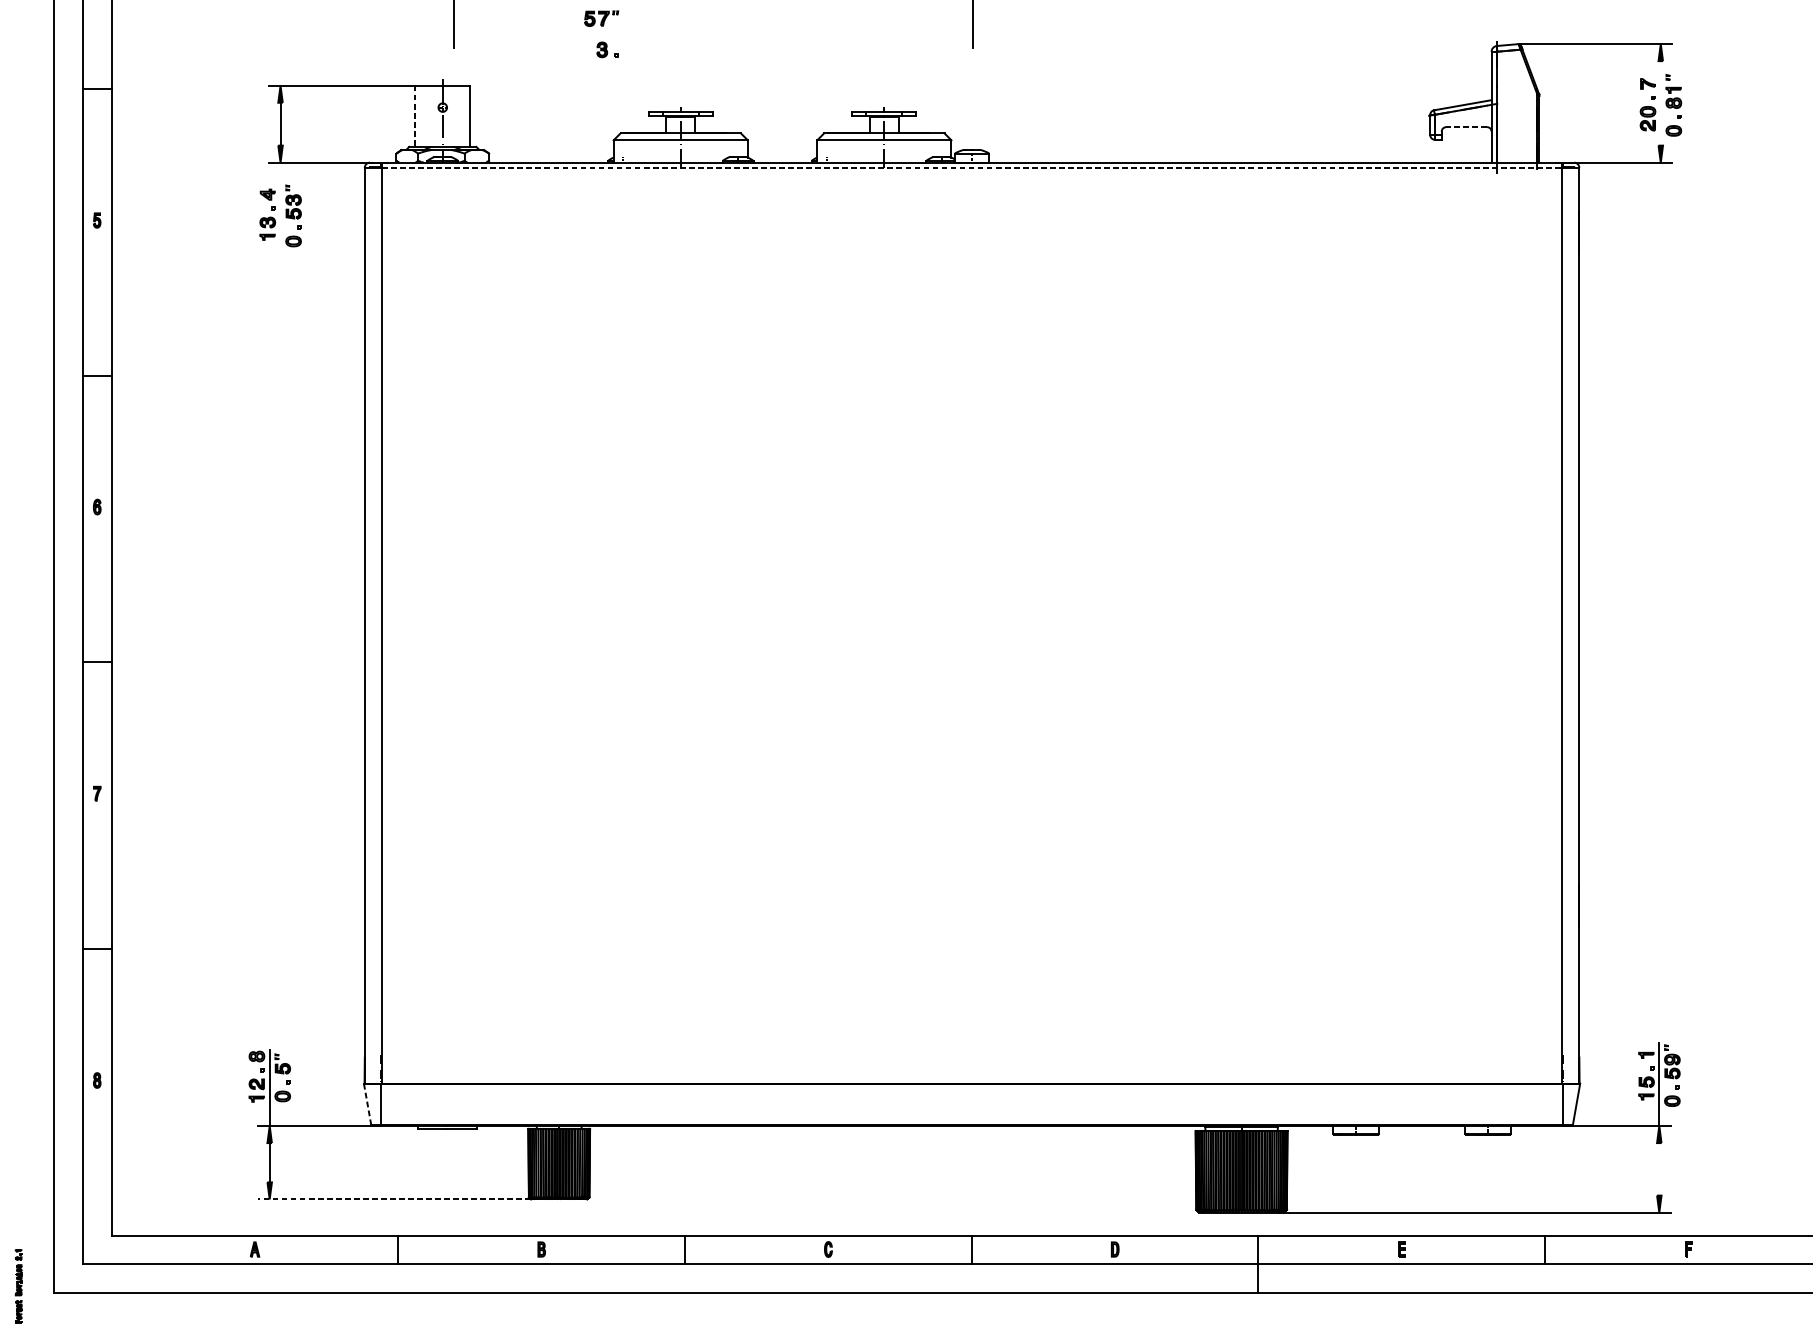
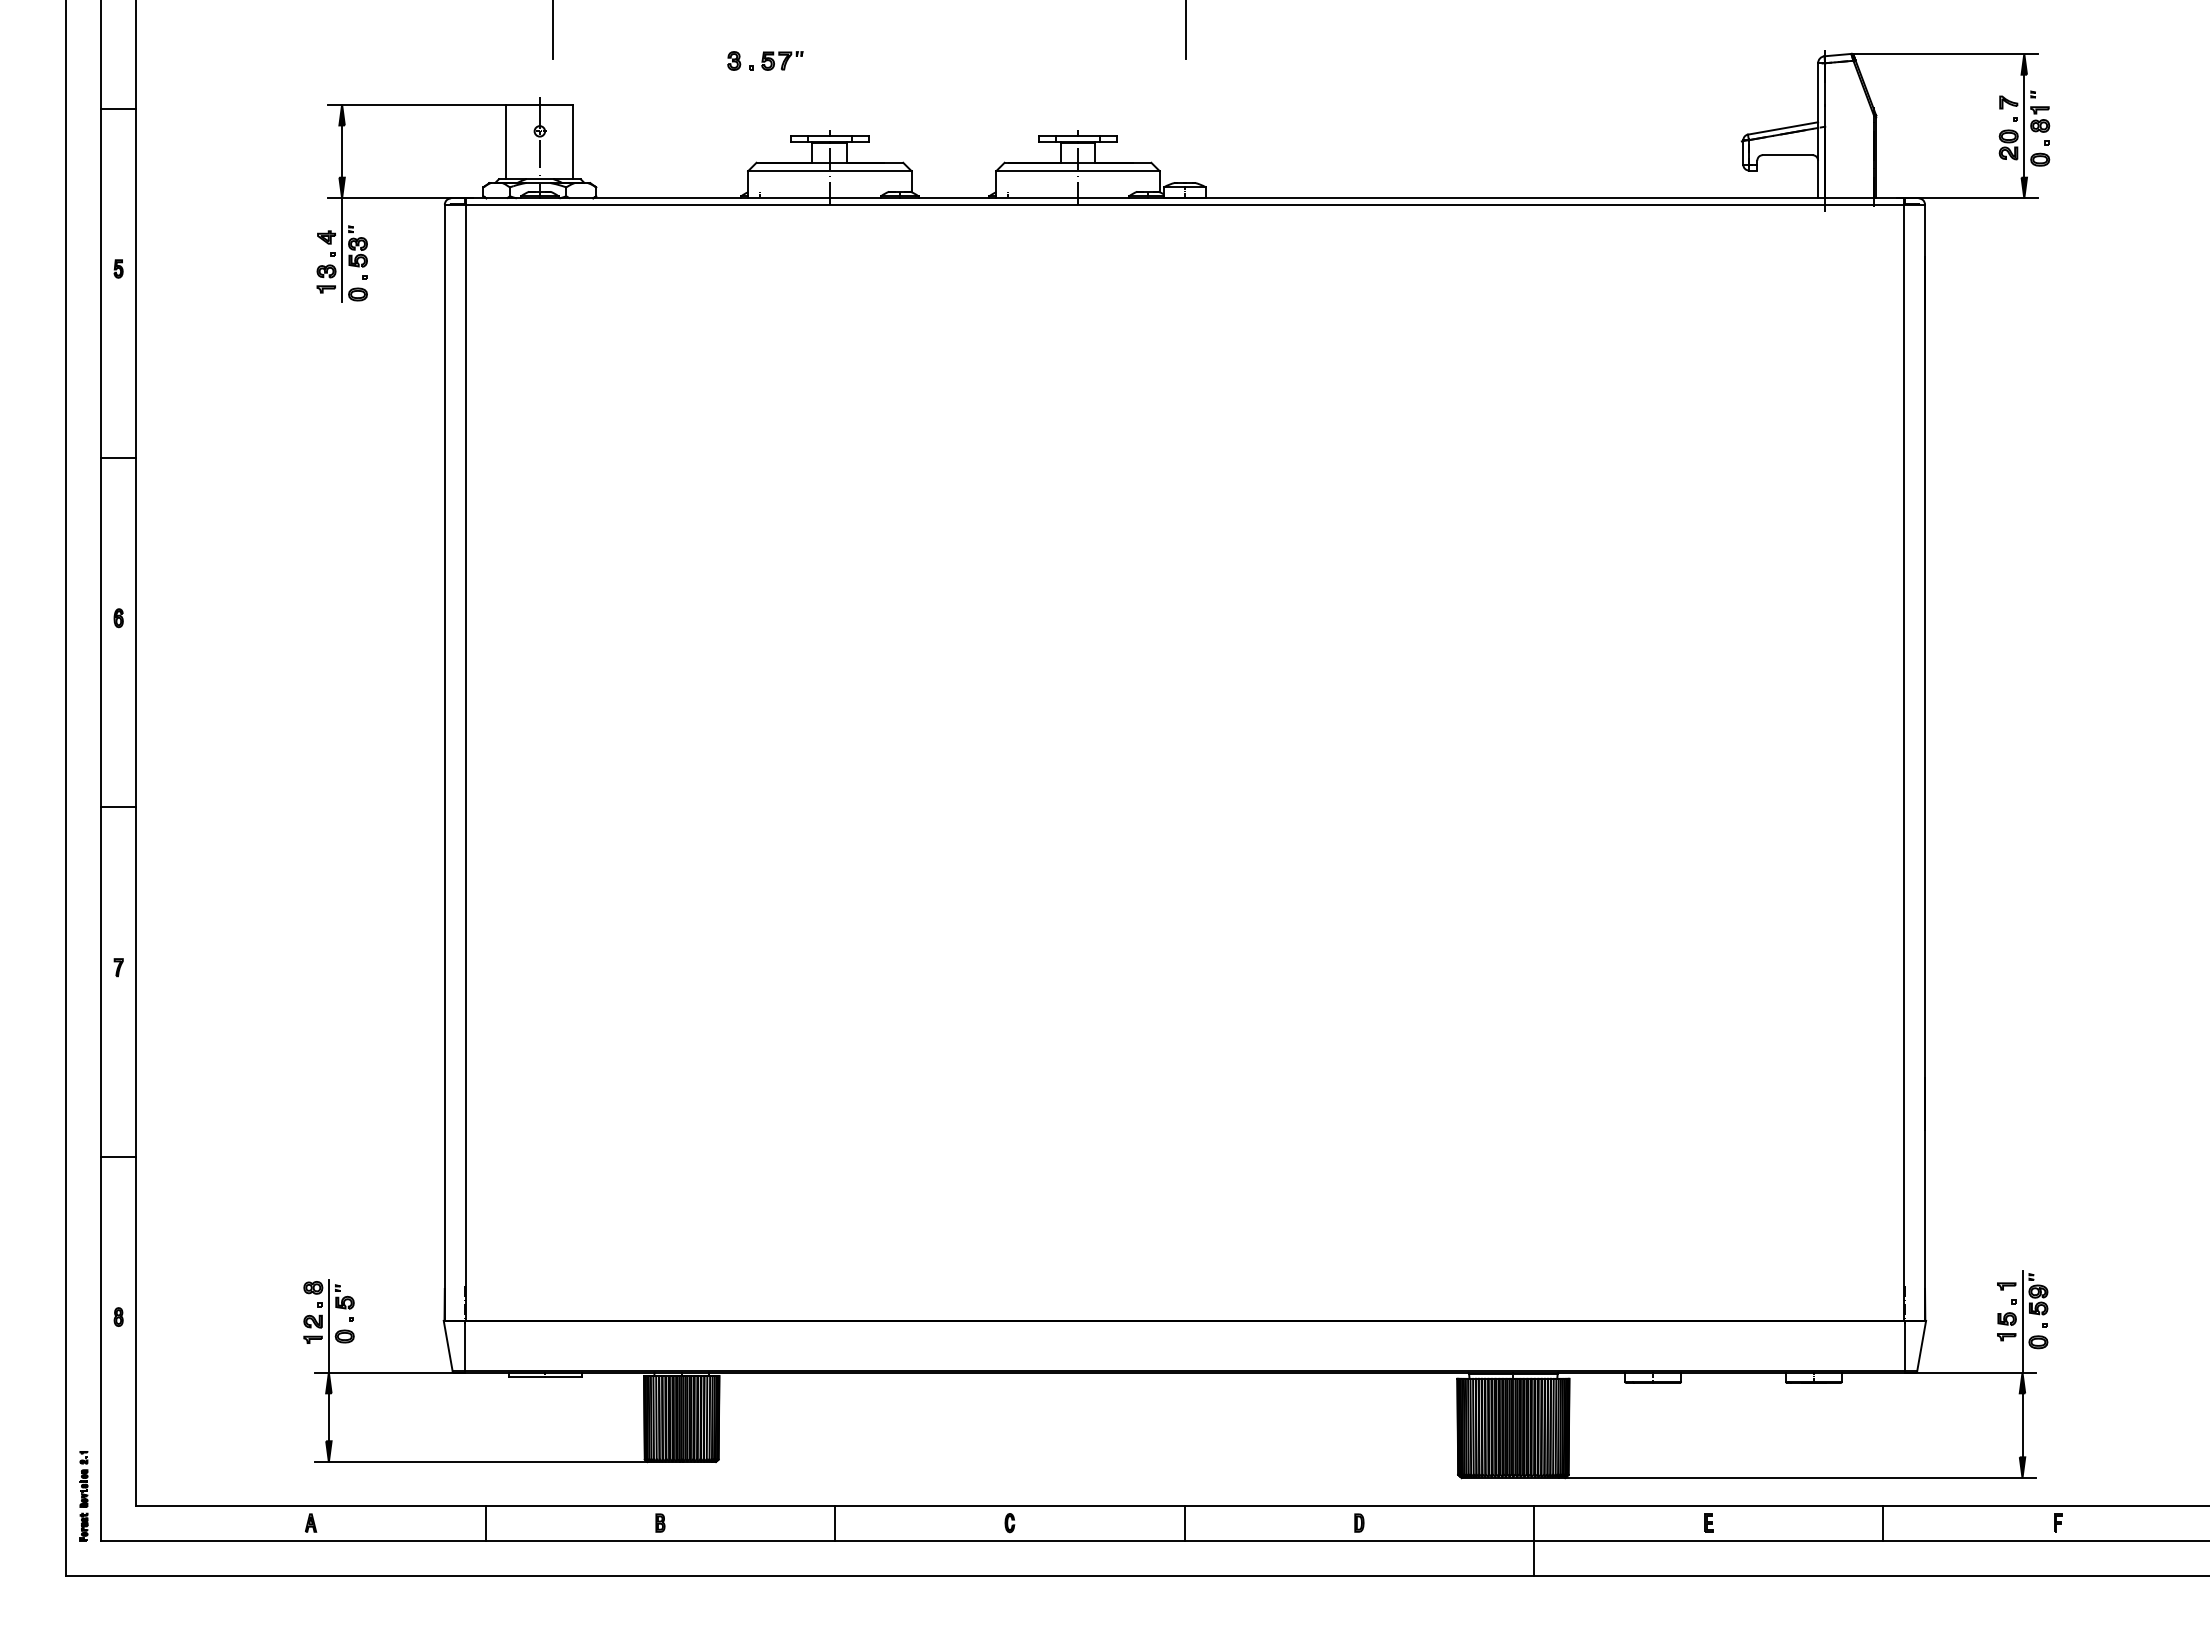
part: (601, 18) -> (782, 60), moved
line: (1660, 102) -> (2024, 125), added
line: (415, 116) -> (506, 142), dashed -> solid
line: (1466, 127) -> (1787, 155), dashed -> solid
line: (972, 167) -> (1185, 204), dashed -> solid
line: (280, 205) -> (342, 250), added
line: (367, 1104) -> (448, 1346), dashed -> solid
line: (1659, 1169) -> (2022, 1425), added
line: (394, 1199) -> (480, 1462), dashed -> solid
part: (18, 1286) -> (83, 1496), moved

